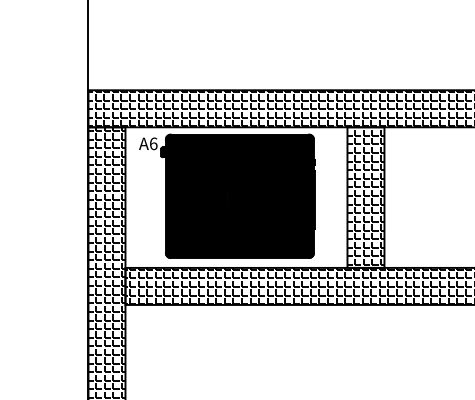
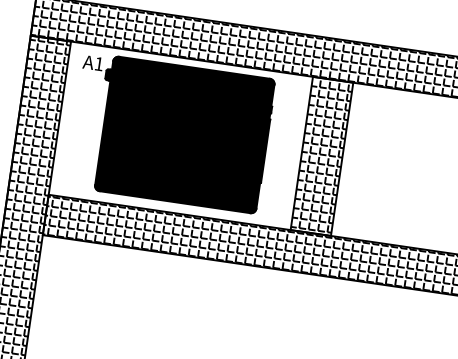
text: (153, 143) -> (99, 63), 6 -> 1

